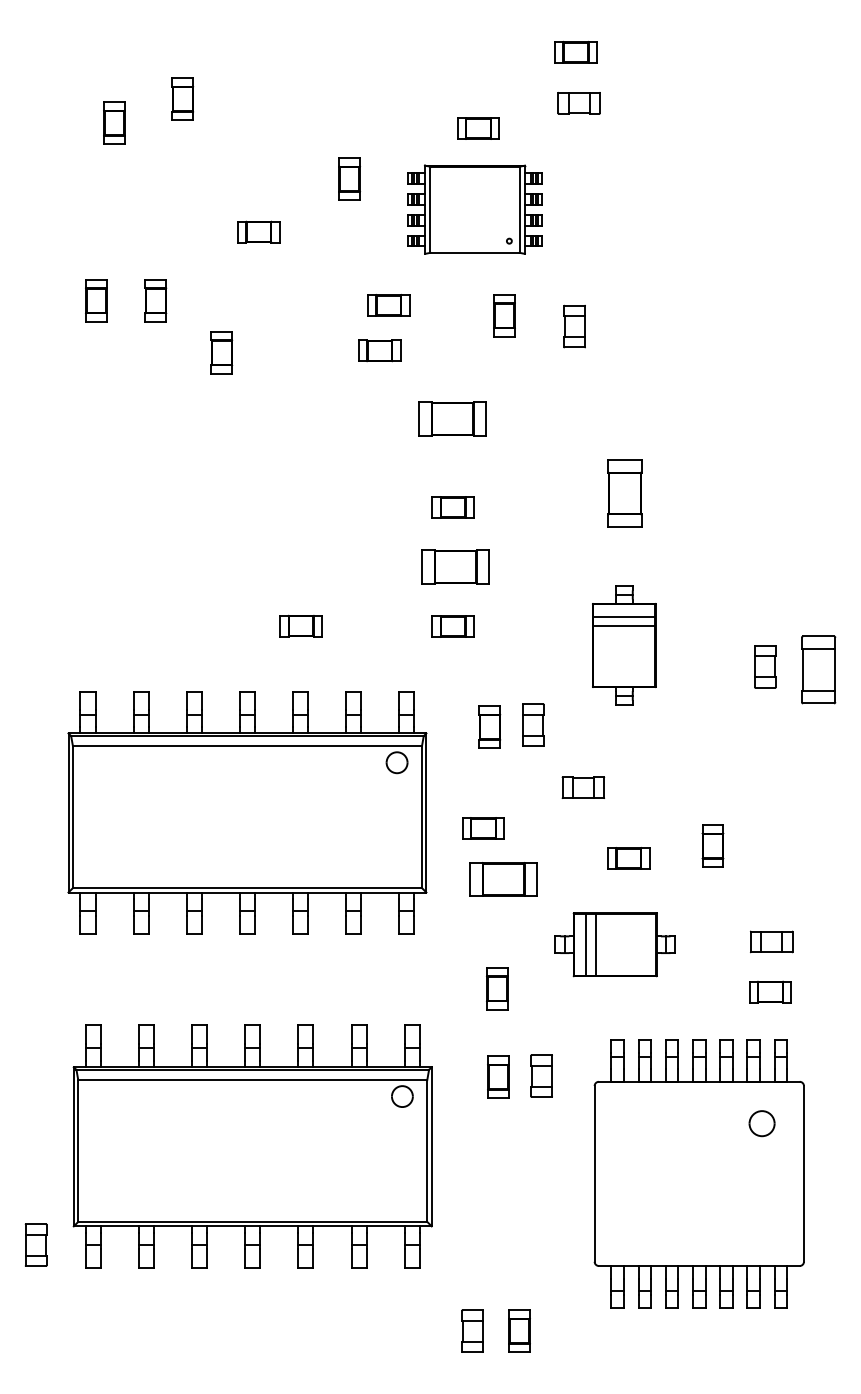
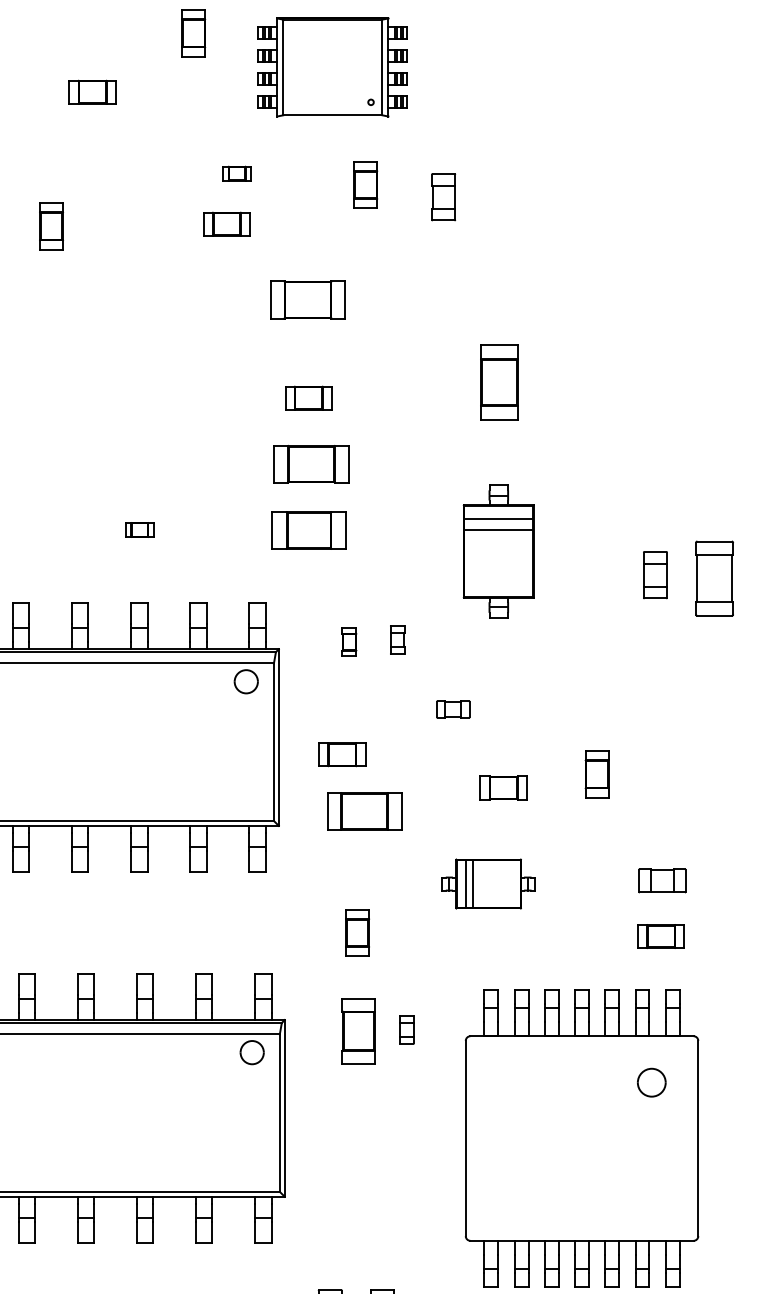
part: (388, 305) -> (236, 173), size x0.6
part: (300, 625) -> (139, 529), size x0.6
part: (452, 626) -> (307, 530), size x1.6
part: (533, 724) -> (397, 639), size x0.6
part: (489, 726) -> (348, 641), size x0.6
part: (583, 787) -> (453, 709), size x0.7
part: (614, 944) -> (487, 883), size x0.7
part: (541, 1075) -> (406, 1029), size x0.6
part: (498, 1076) -> (358, 1030), size x1.4

